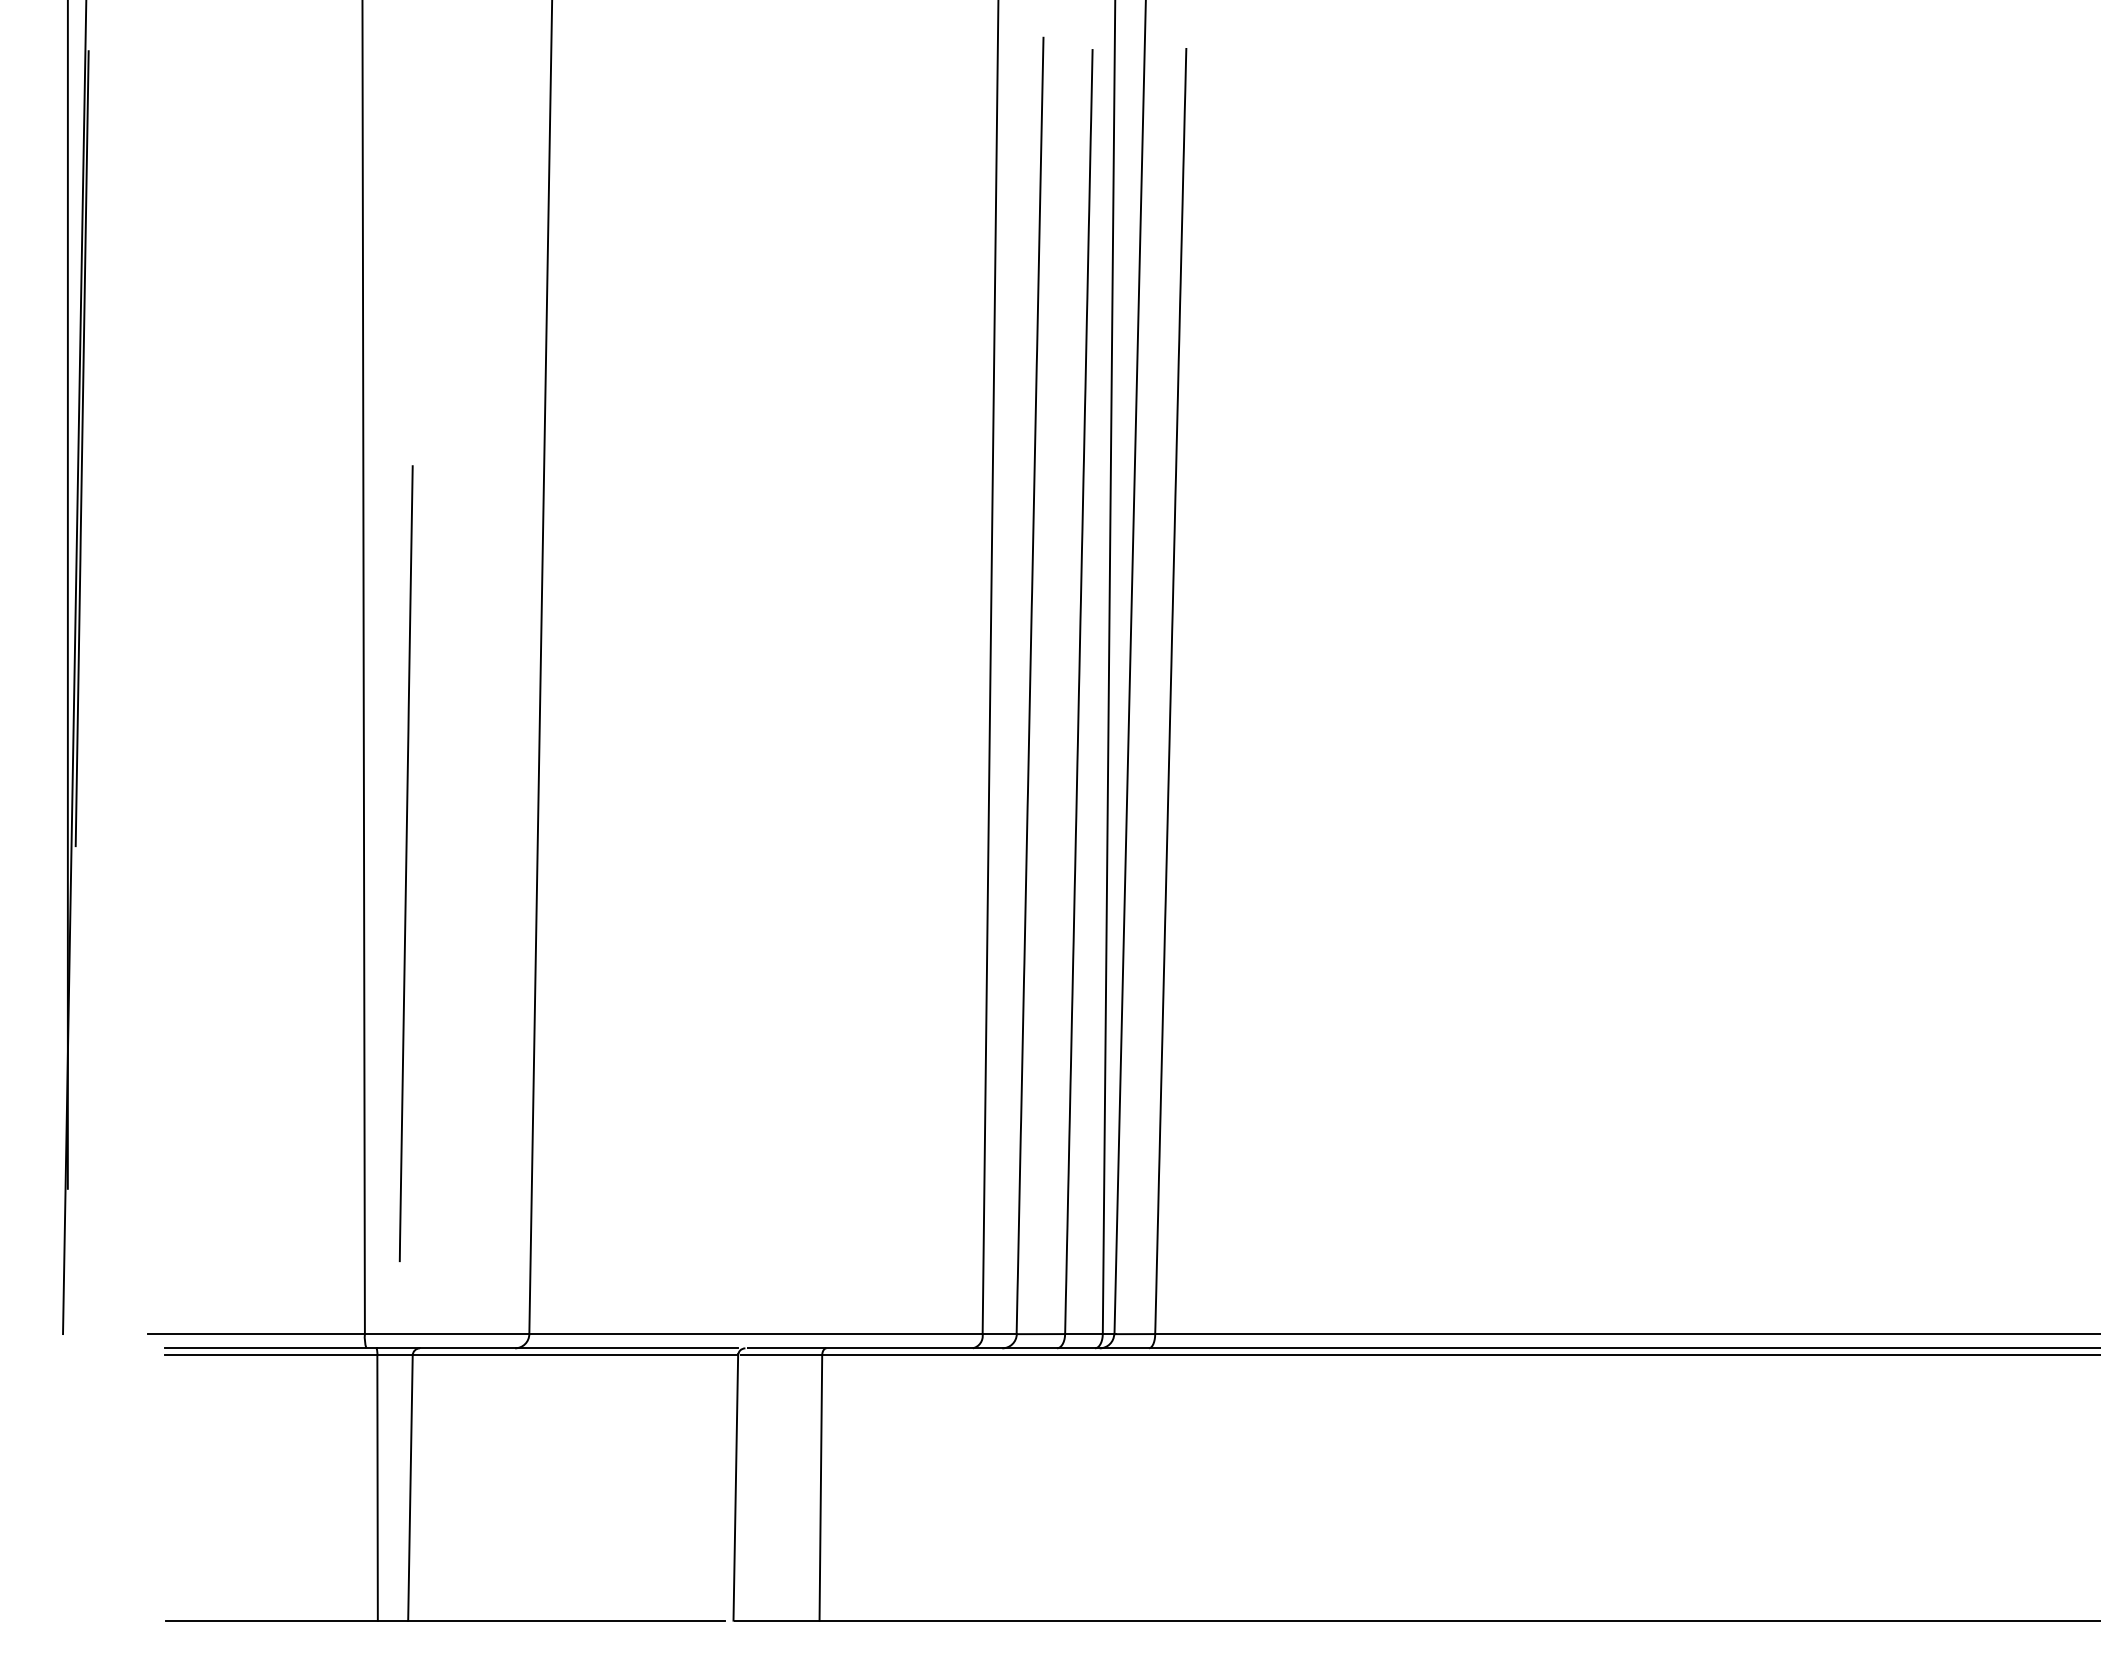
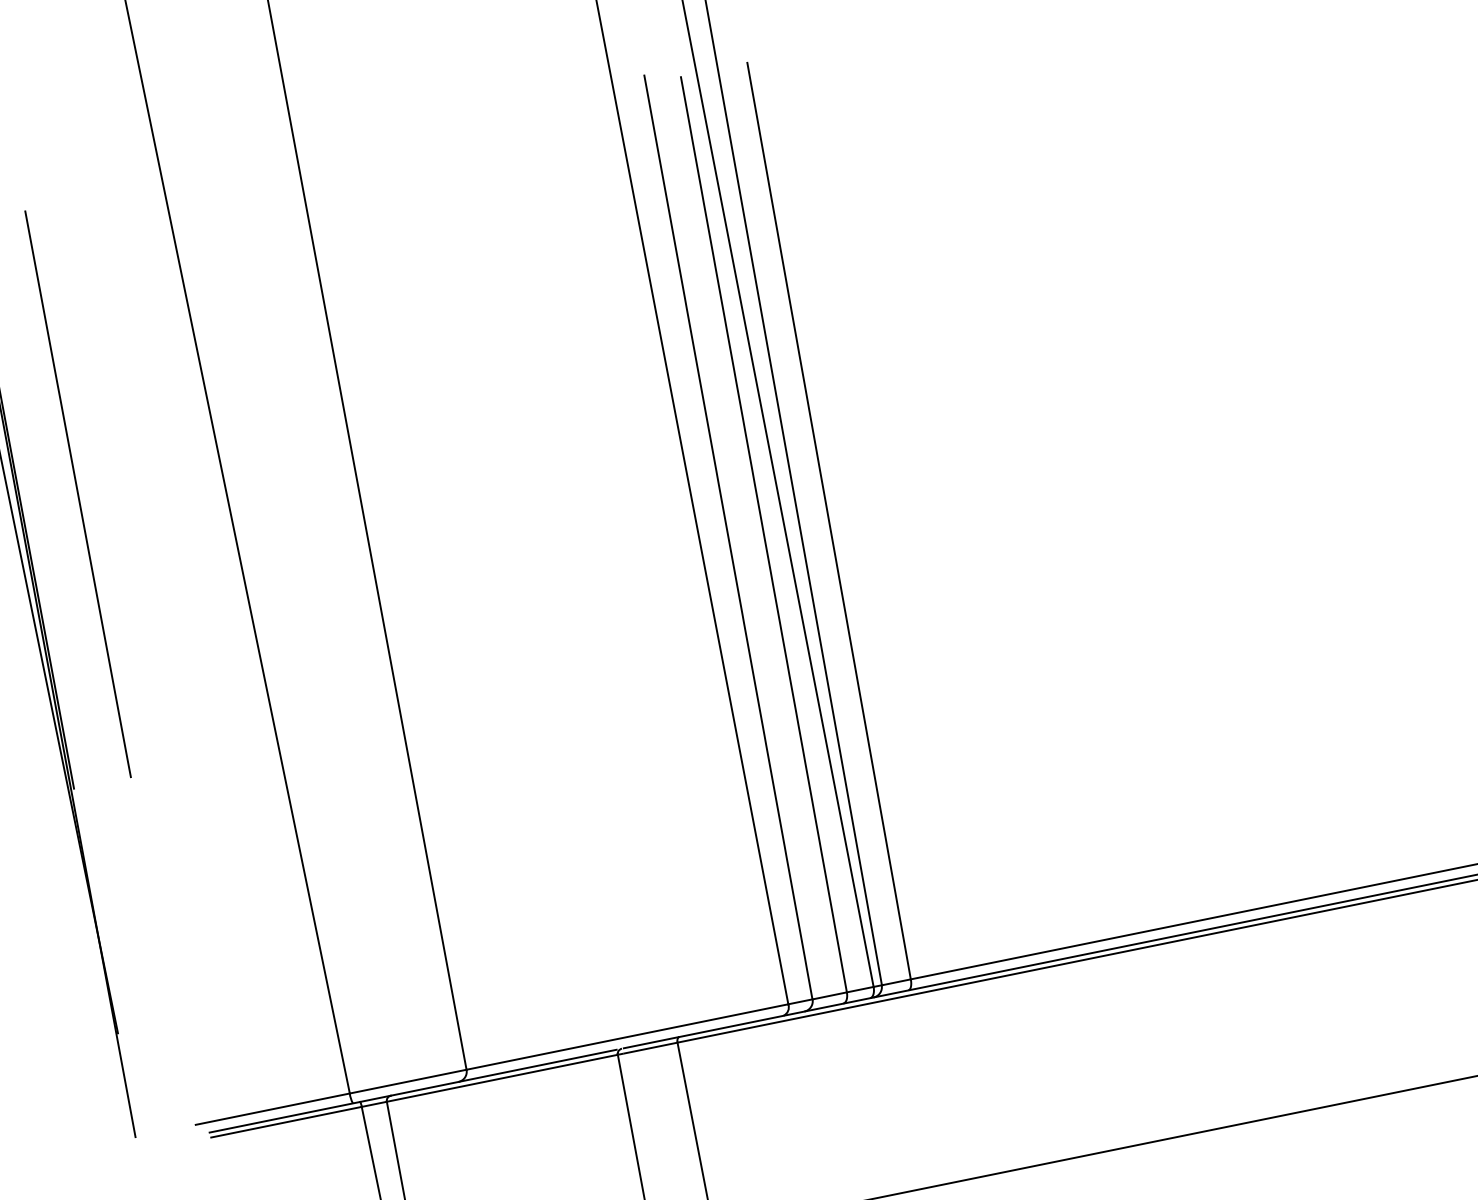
line: (405, 863) -> (77, 494), moved

